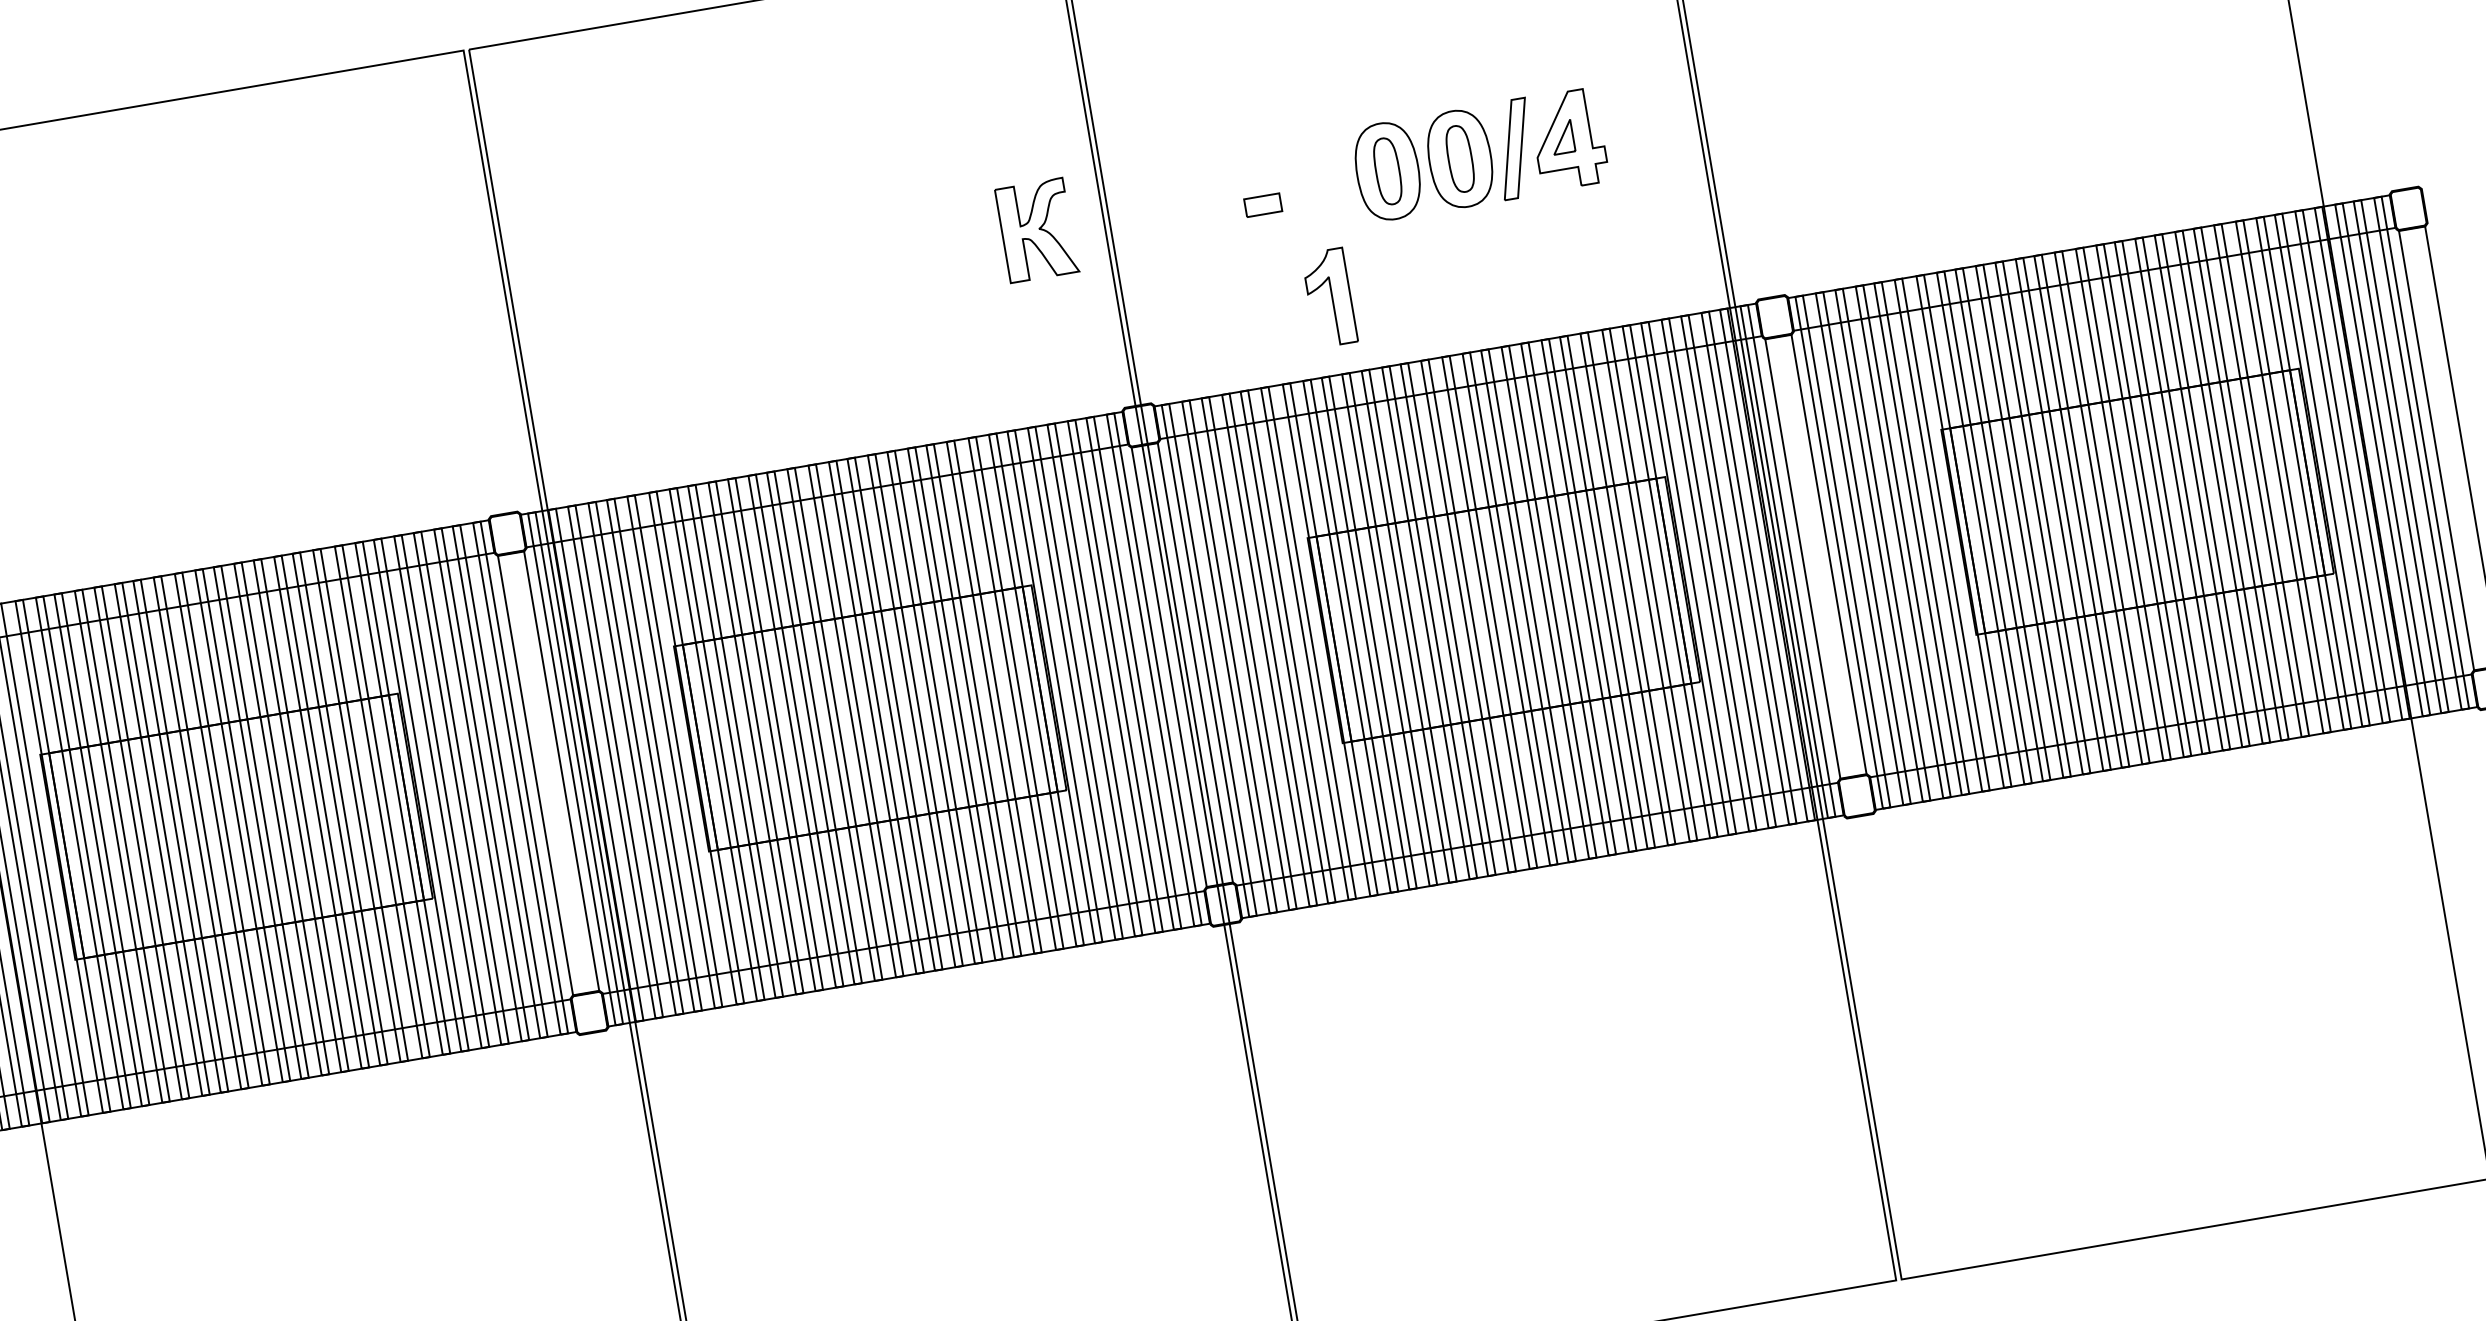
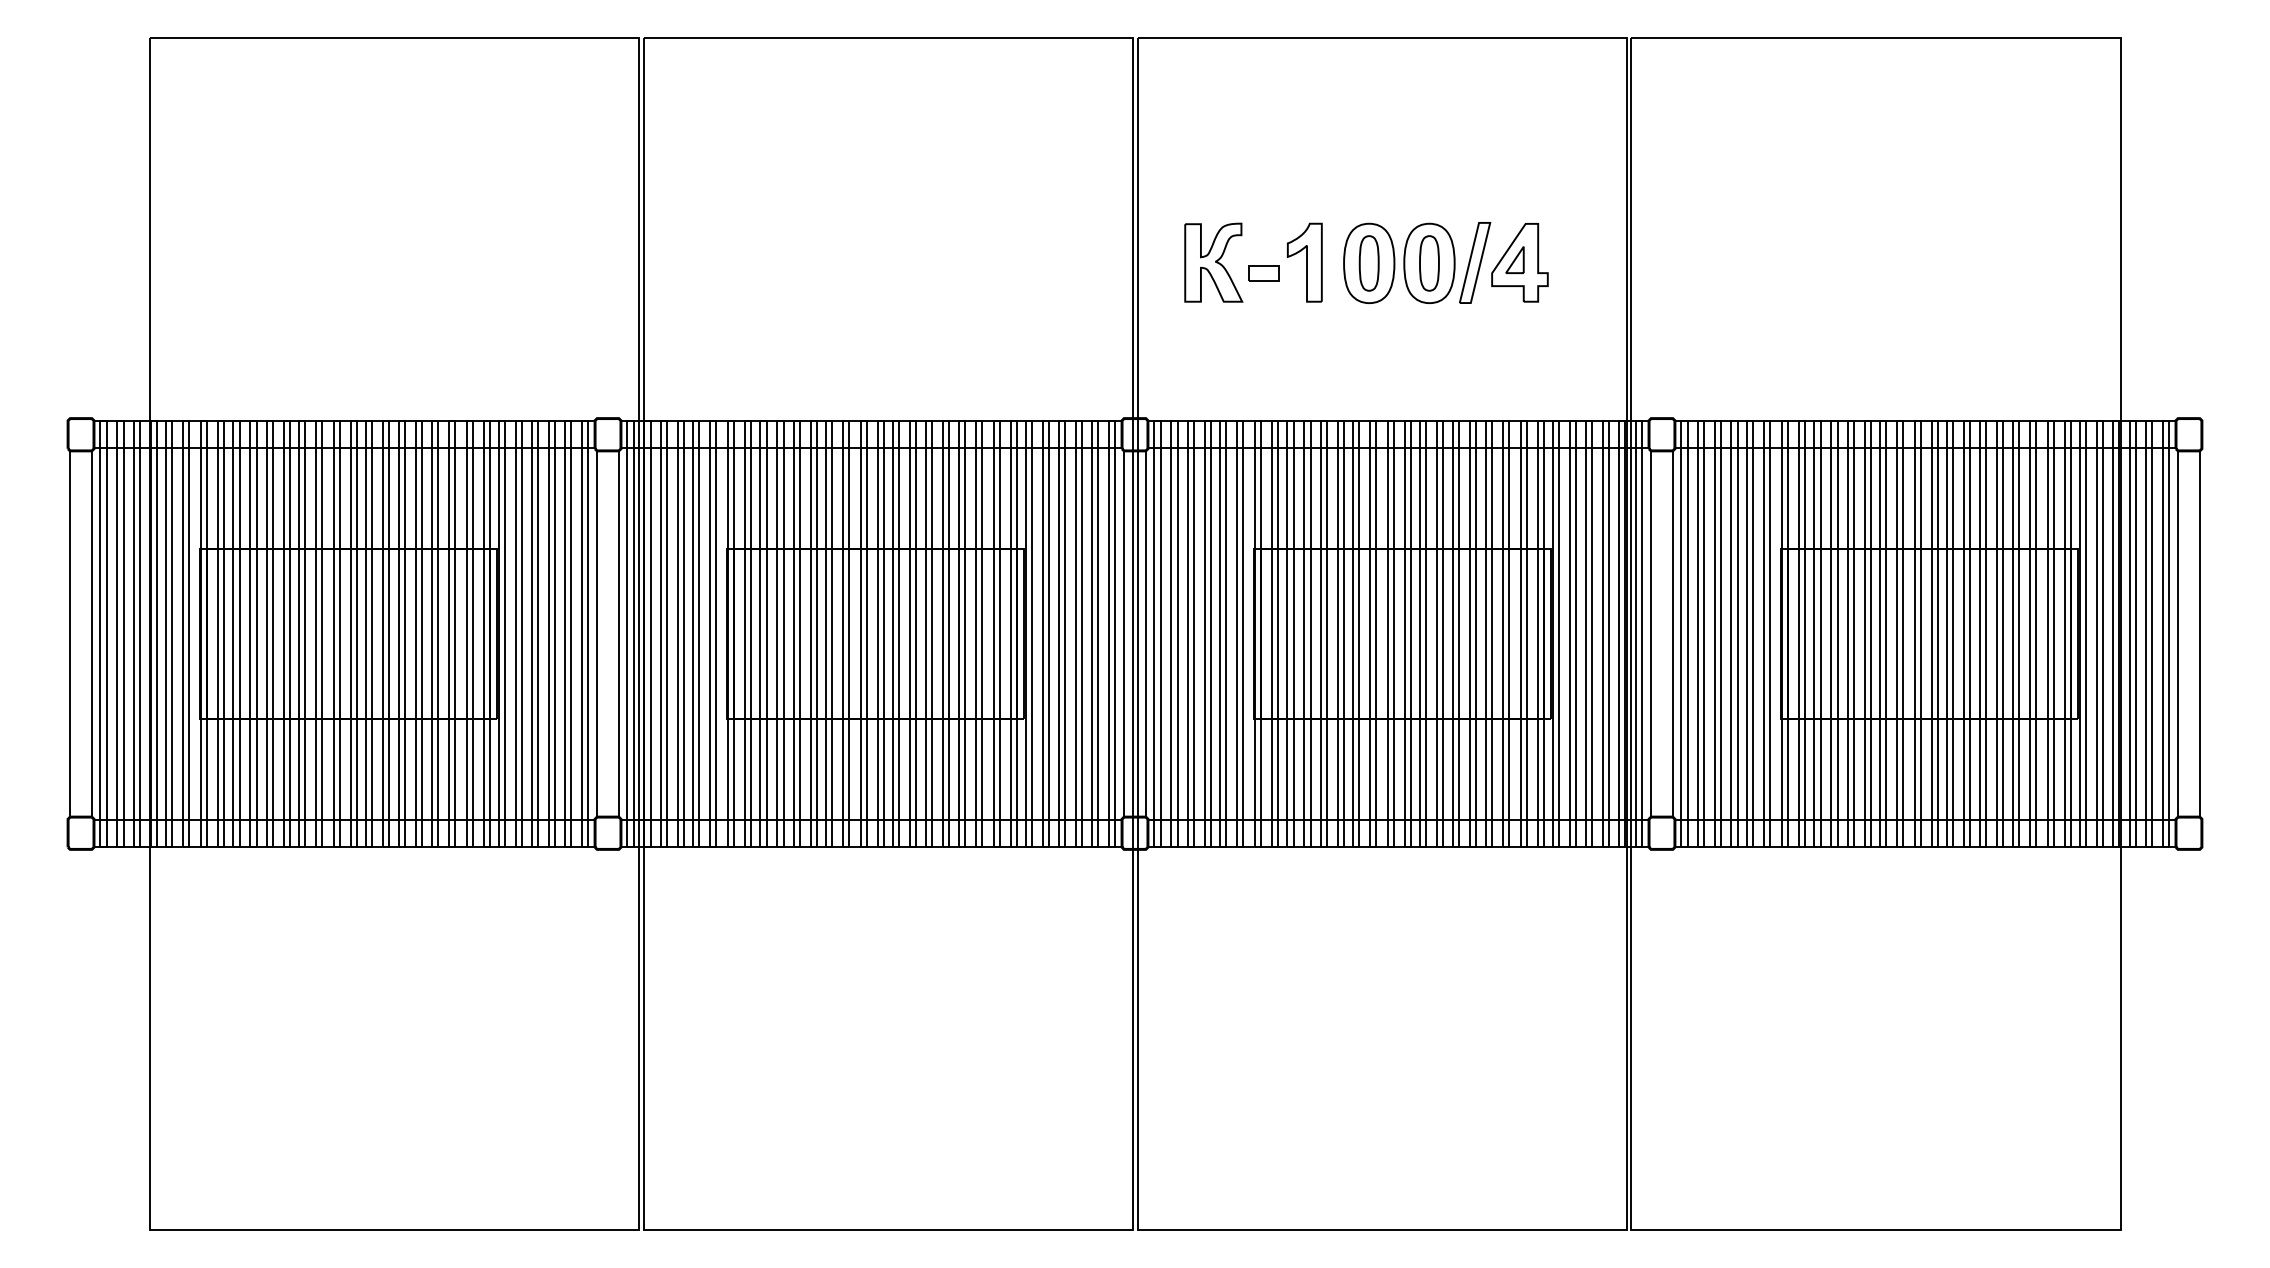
part: (1036, 230) -> (1213, 262), moved
part: (1329, 297) -> (1304, 262), moved

